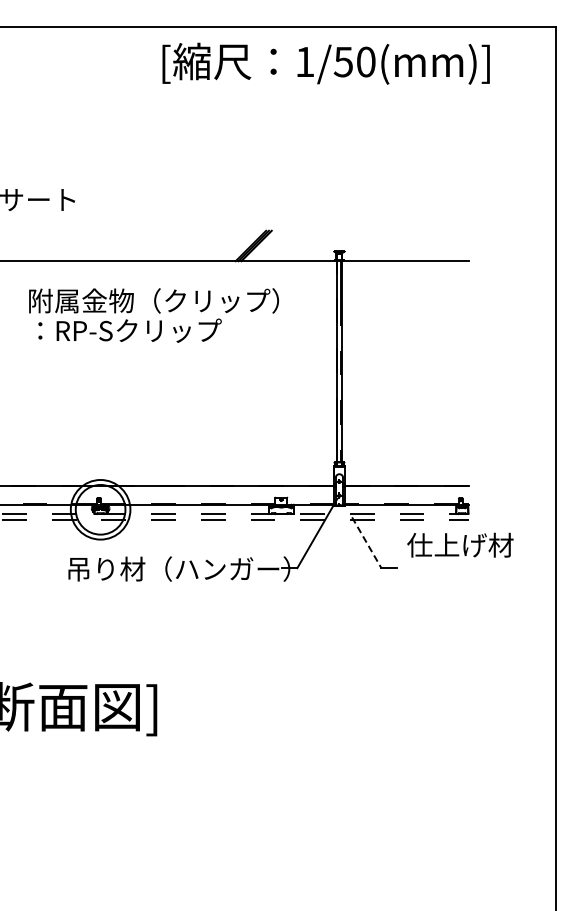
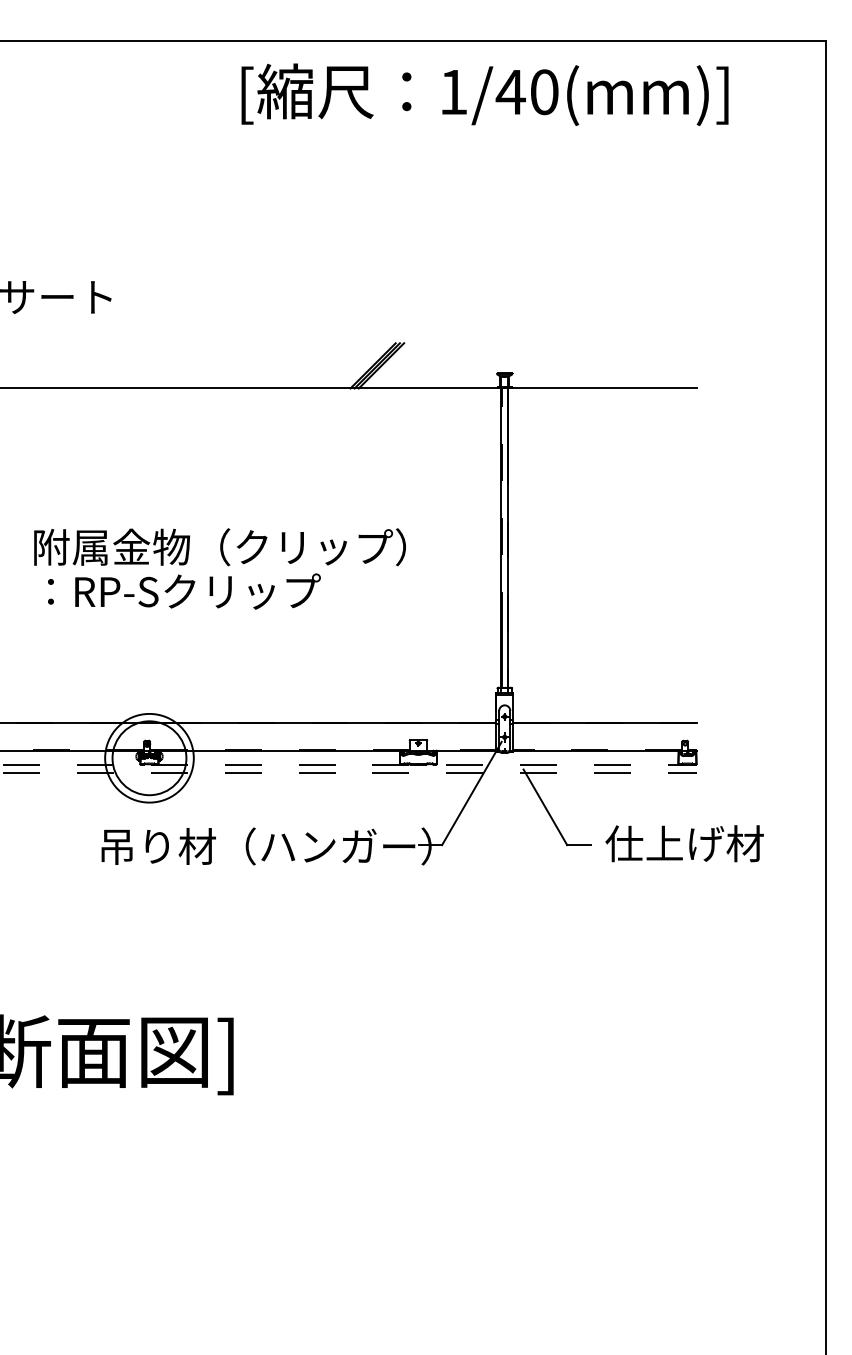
text: (343, 62) -> (510, 92), 1/50(mm)] -> 1/40(mm)]
text: (153, 315) -> (219, 568), moved
line: (367, 543) -> (546, 808), dashed -> solid
text: (460, 544) -> (684, 842), moved

